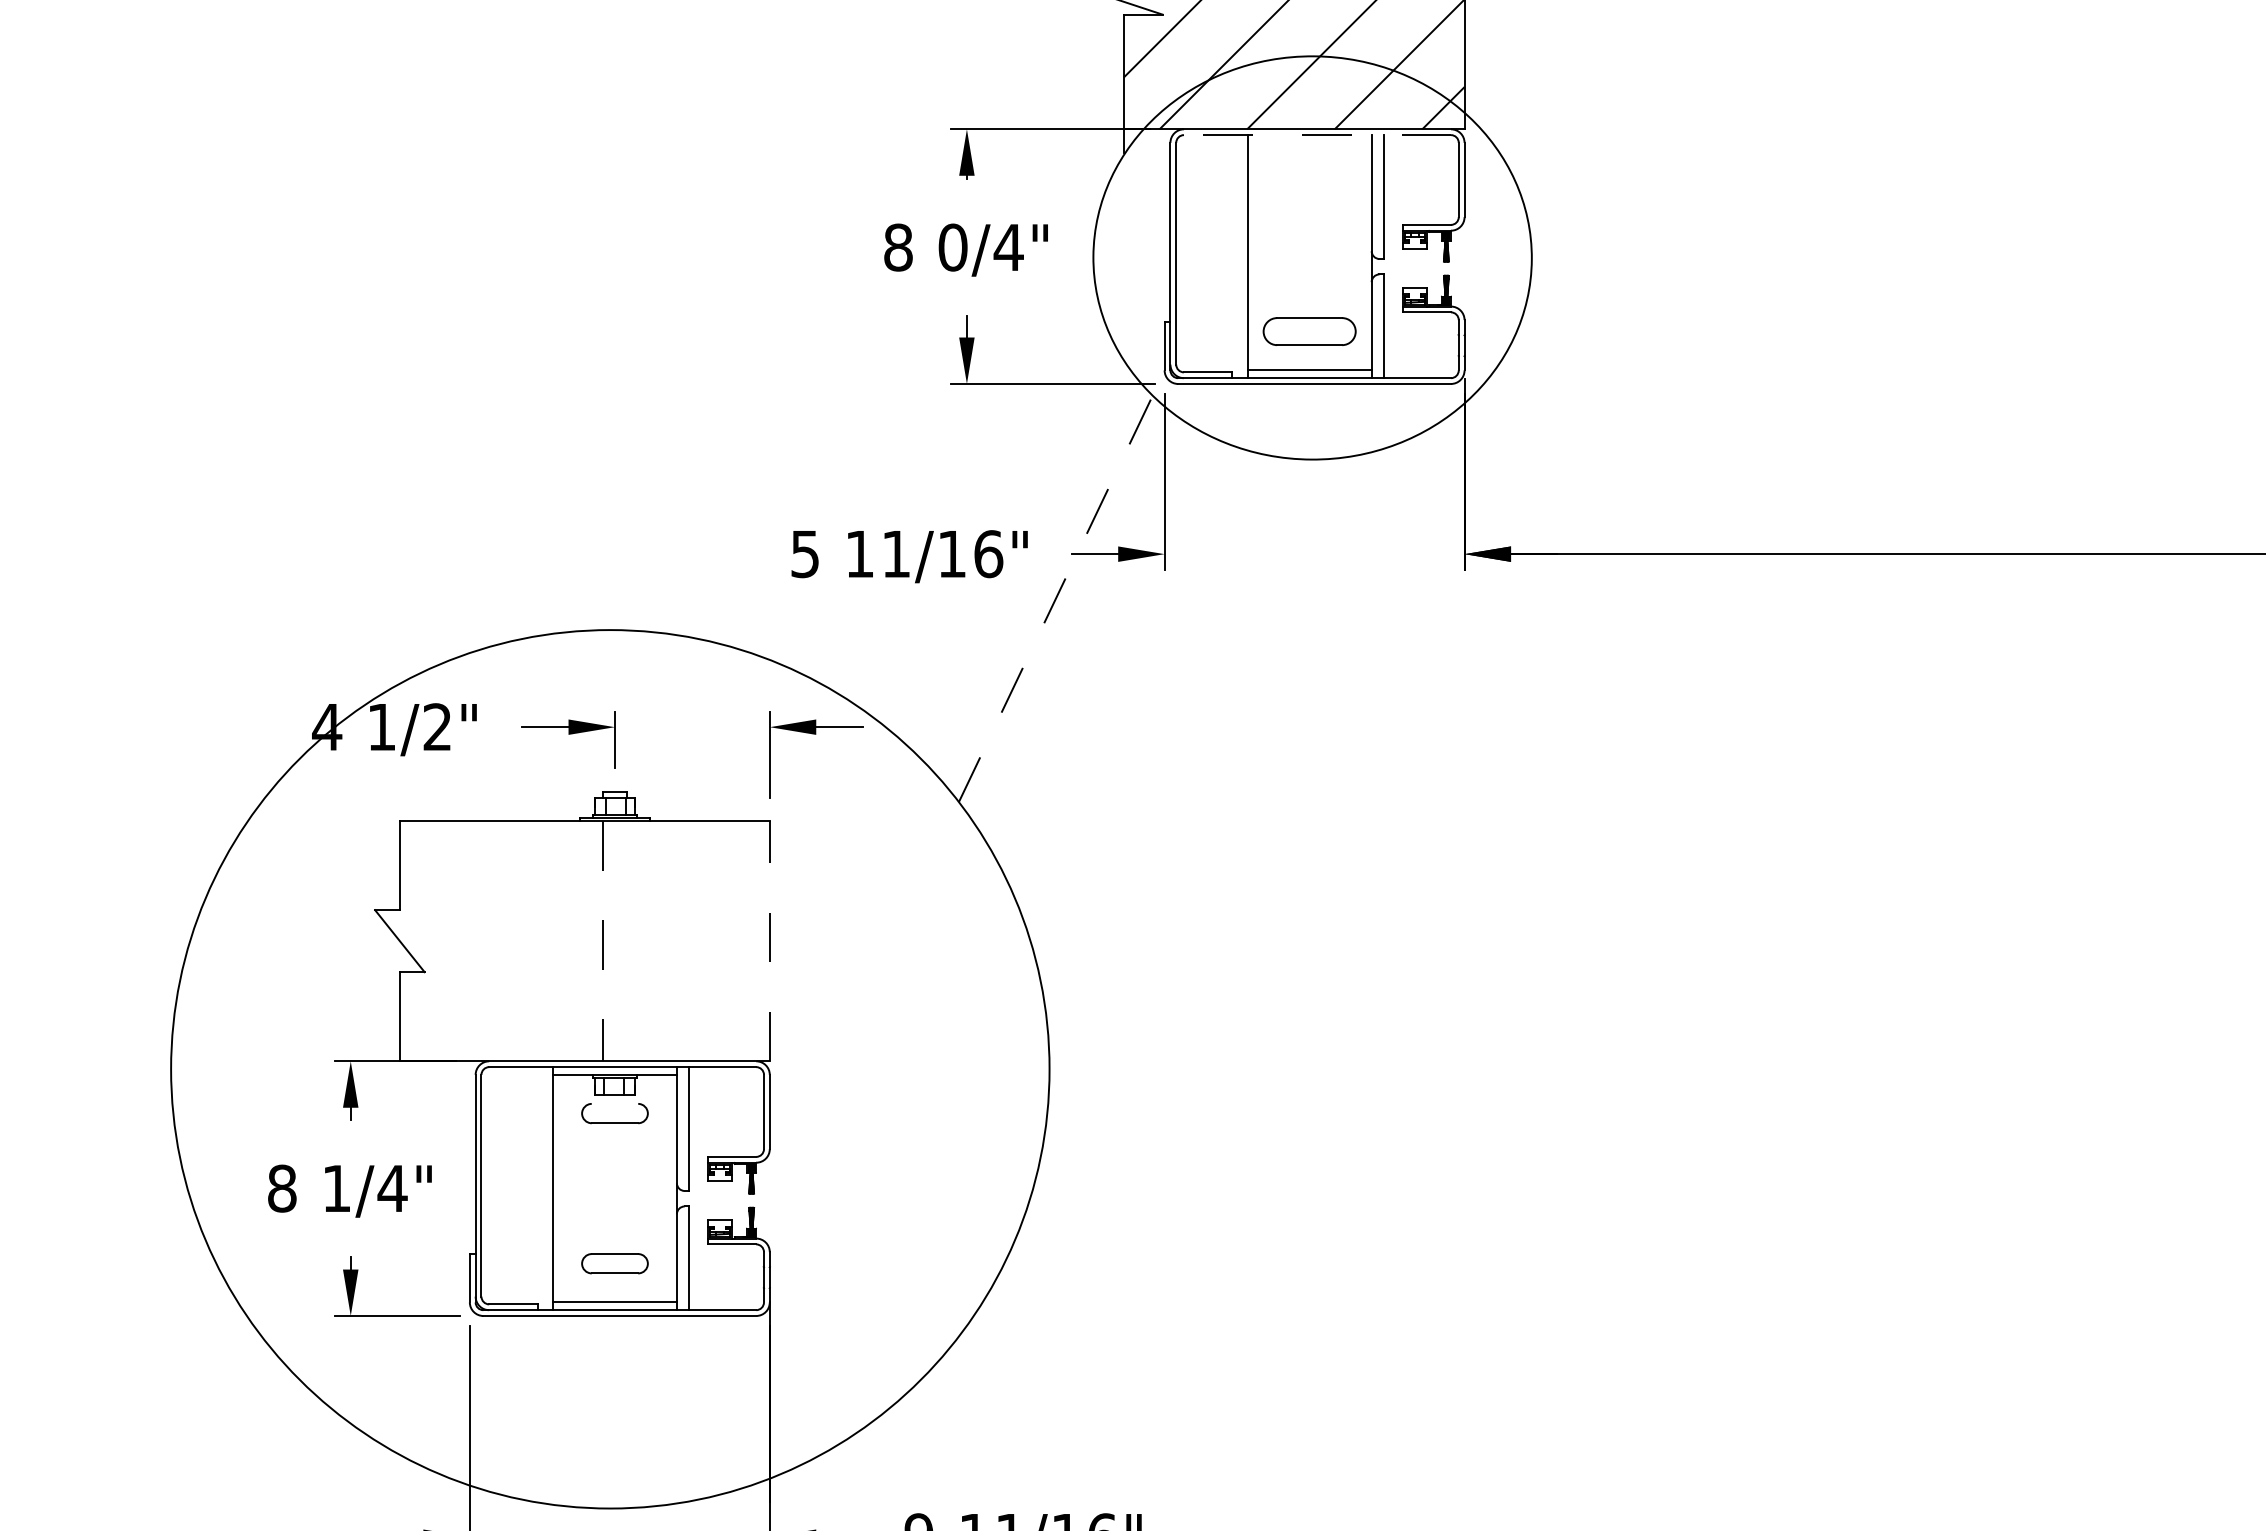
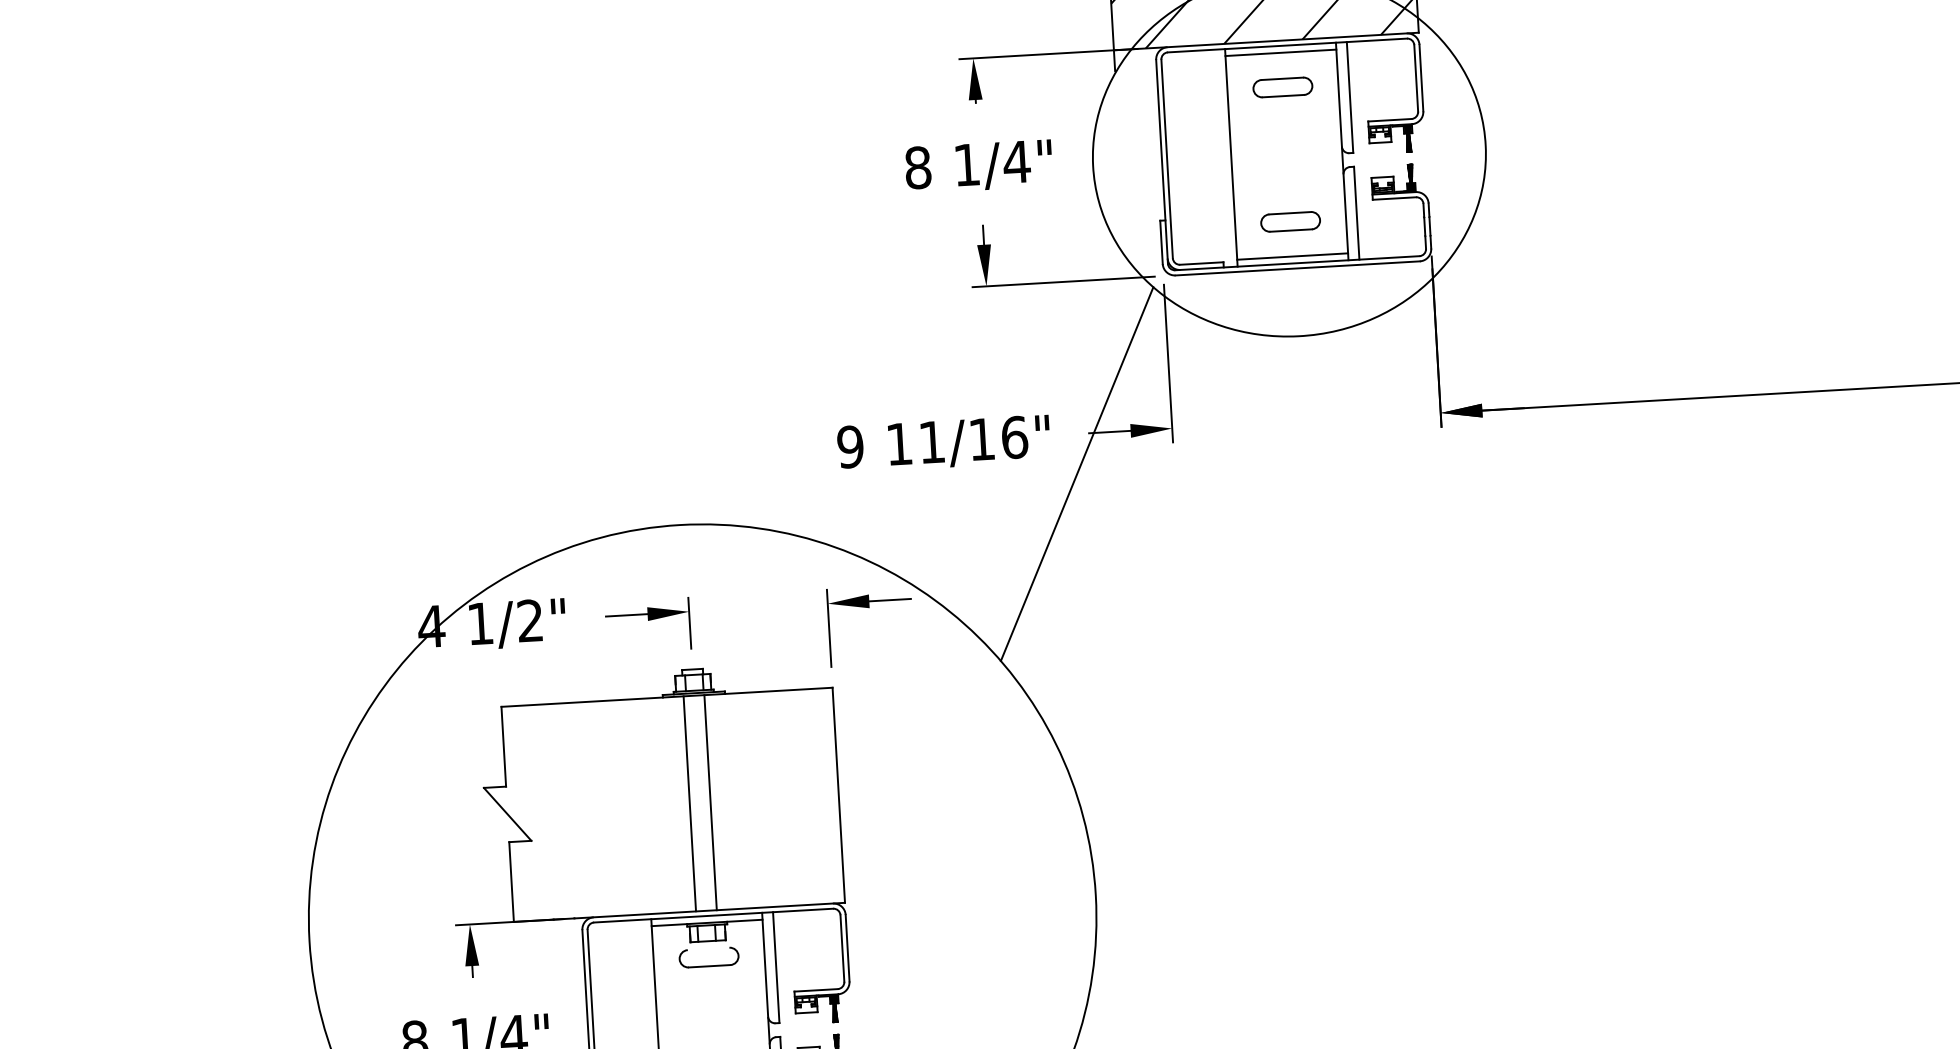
line: (1317, 135) -> (1287, 45), dashed -> solid
line: (1309, 142) -> (1280, 52), added
part: (1309, 181) -> (1282, 87), added
text: (952, 247) -> (966, 164), 0/4" -> 1/4"
part: (1309, 331) -> (1290, 221), size x0.71
text: (804, 553) -> (849, 446), 5 -> 9
line: (1056, 598) -> (1077, 473), dashed -> solid
line: (769, 940) -> (838, 794), dashed -> solid
line: (603, 941) -> (689, 804), dashed -> solid
line: (626, 941) -> (710, 802), added

